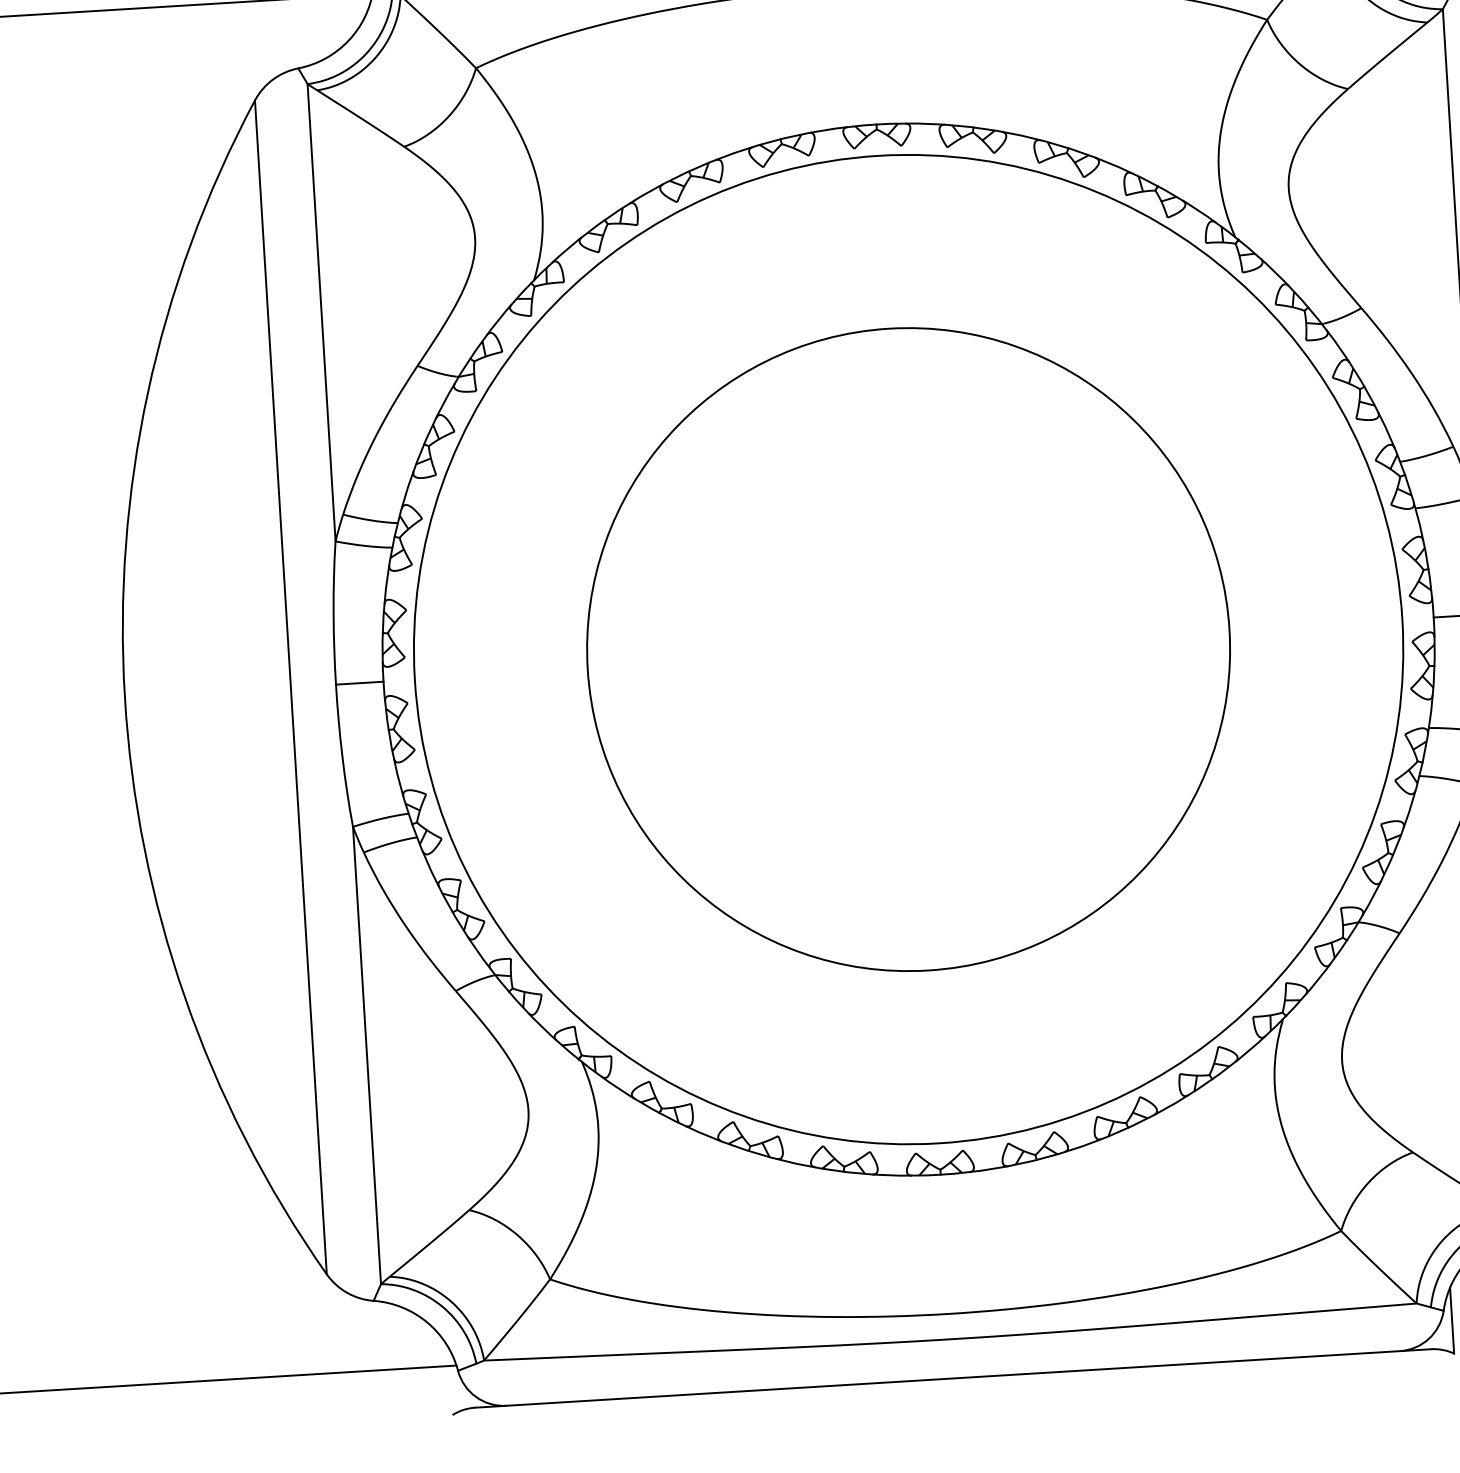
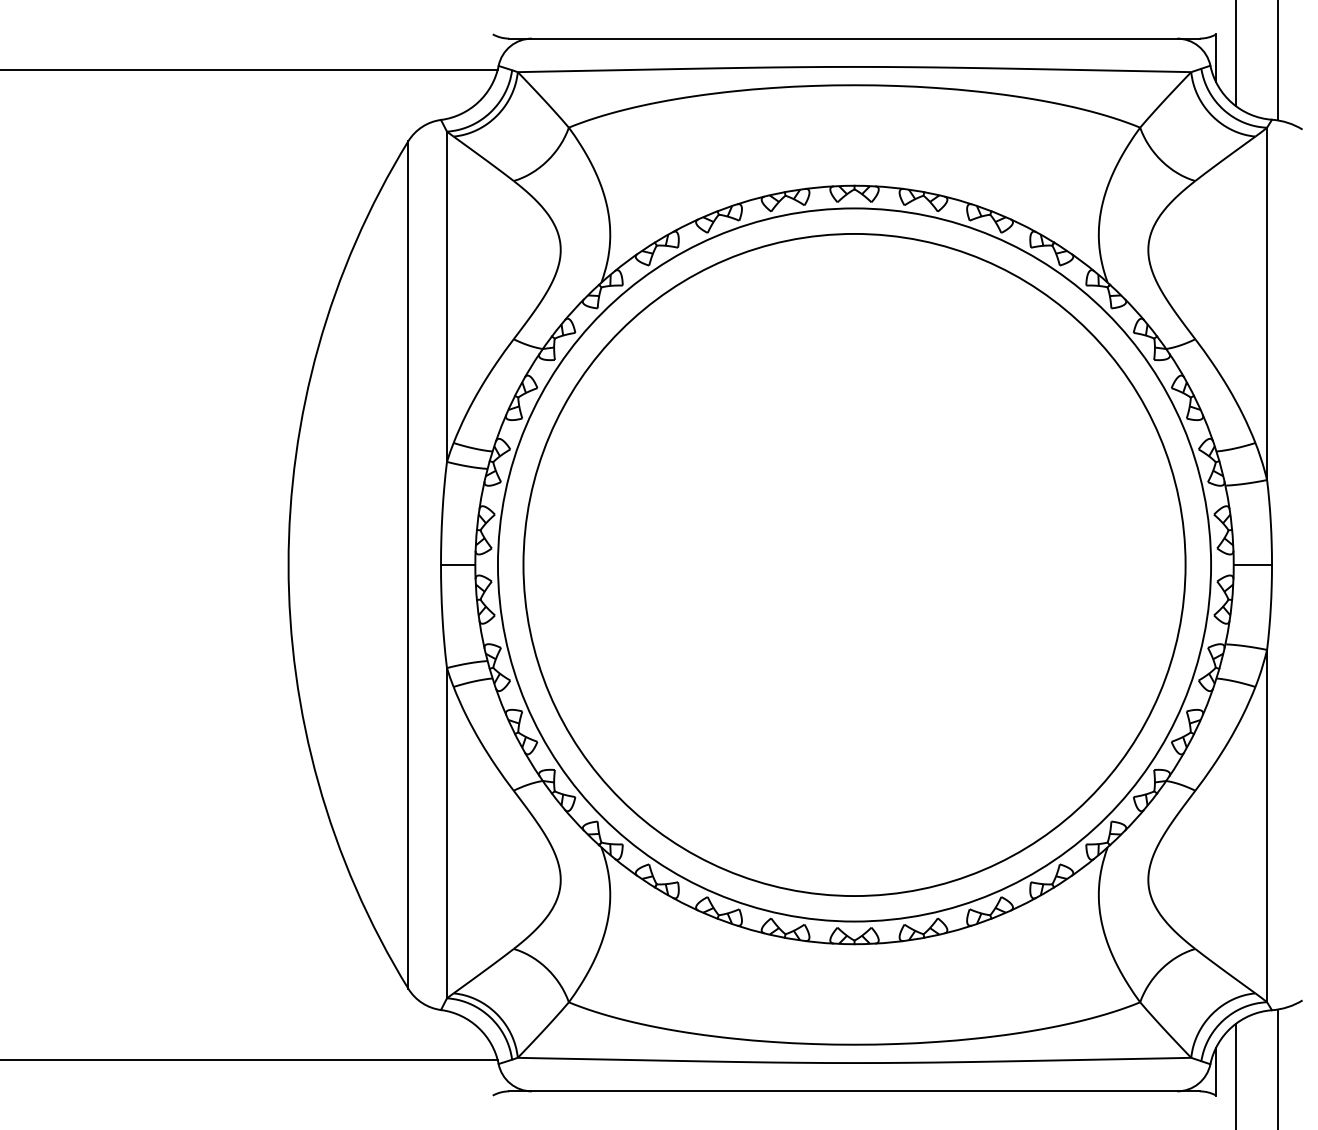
circle: (908, 648) -> (854, 564), size x1.43

